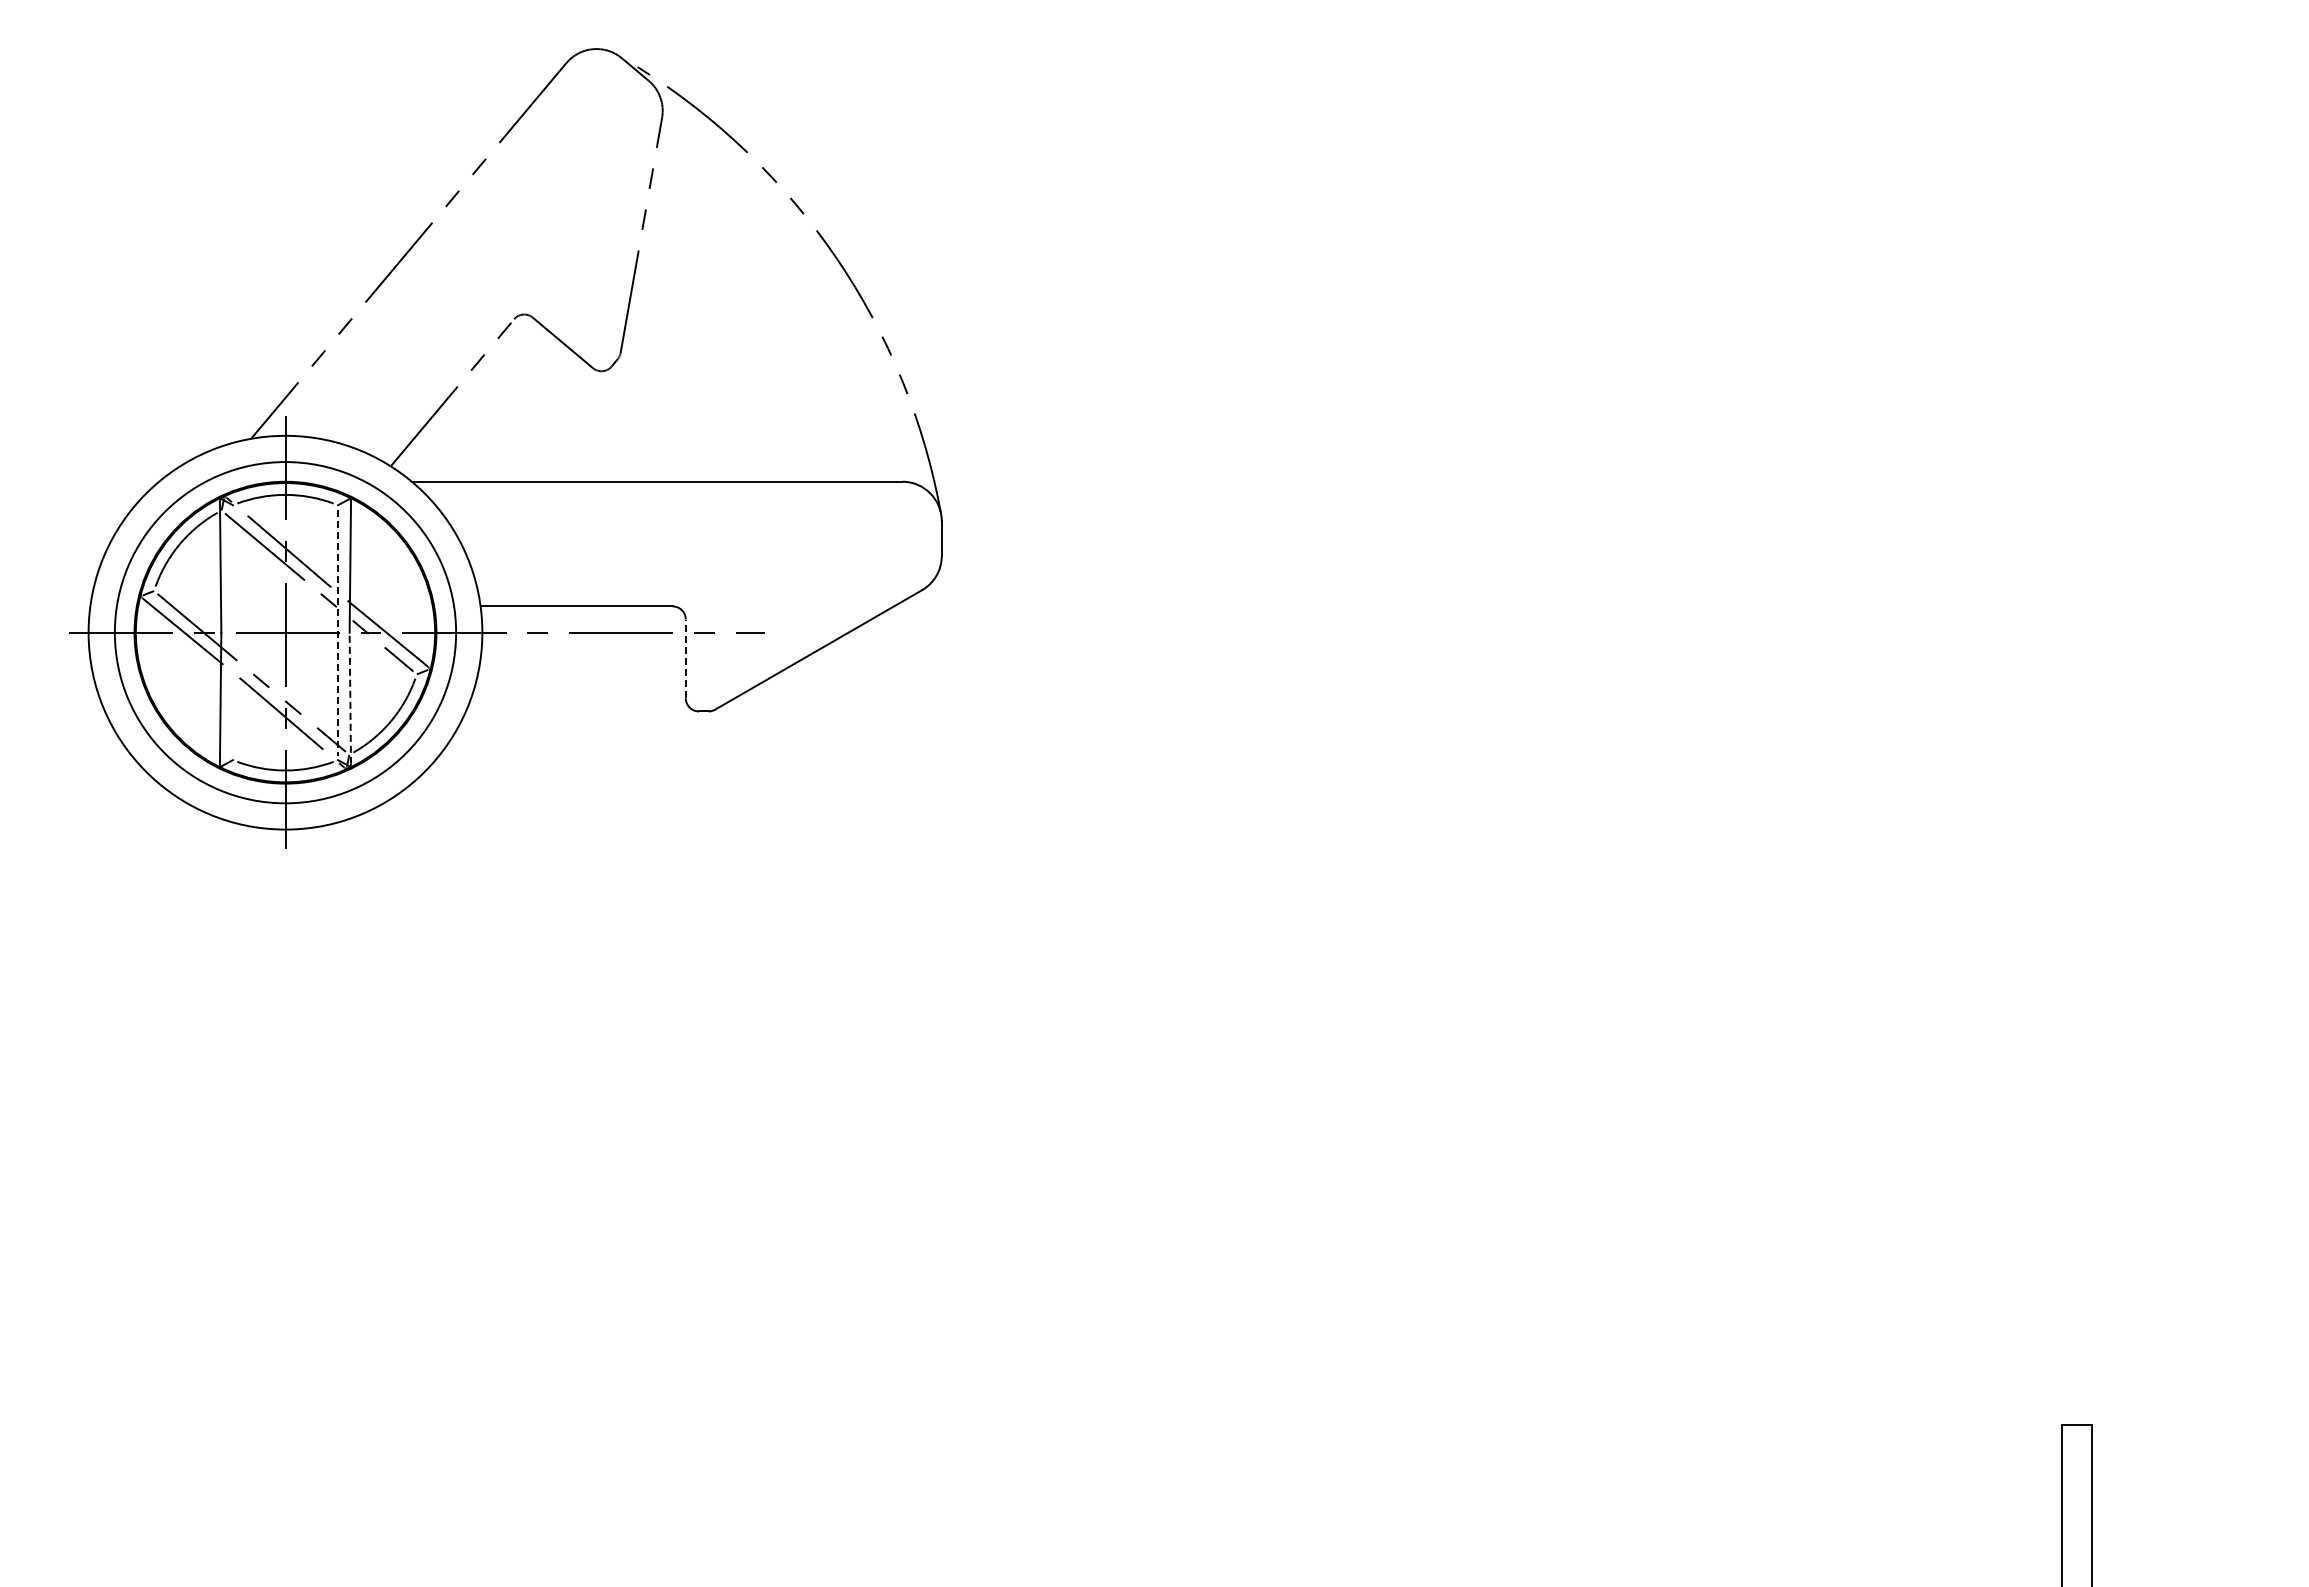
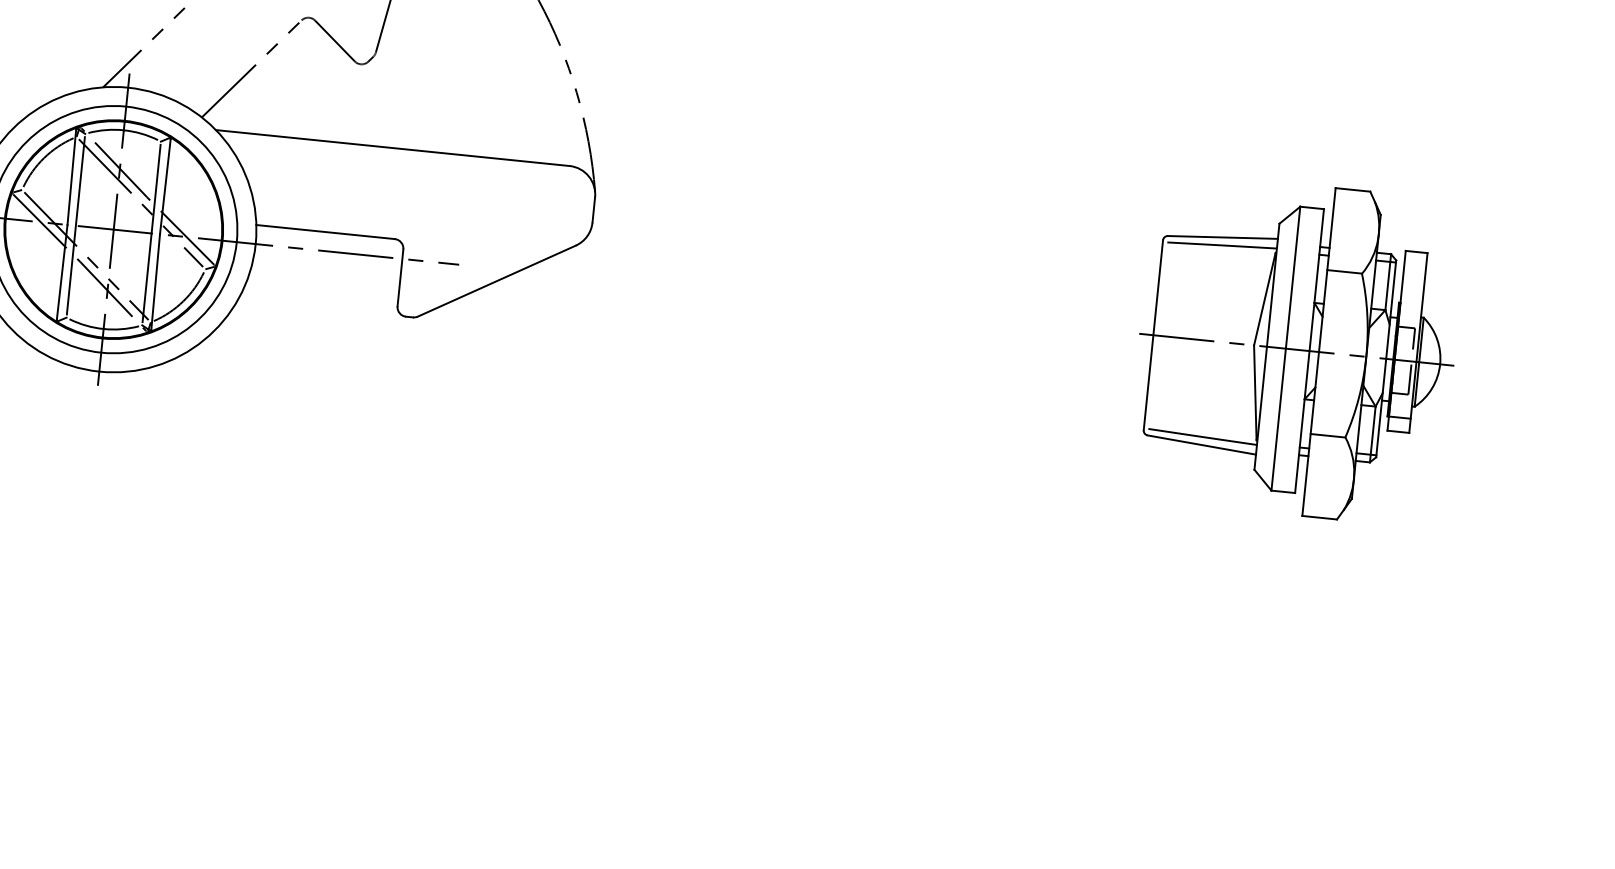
line: (232, 632) -> (75, 225), added
line: (338, 632) -> (151, 233), dashed -> solid
part: (1926, 632) -> (1296, 349), added
line: (685, 658) -> (400, 277), dashed -> solid
line: (350, 698) -> (155, 281), dashed -> solid

